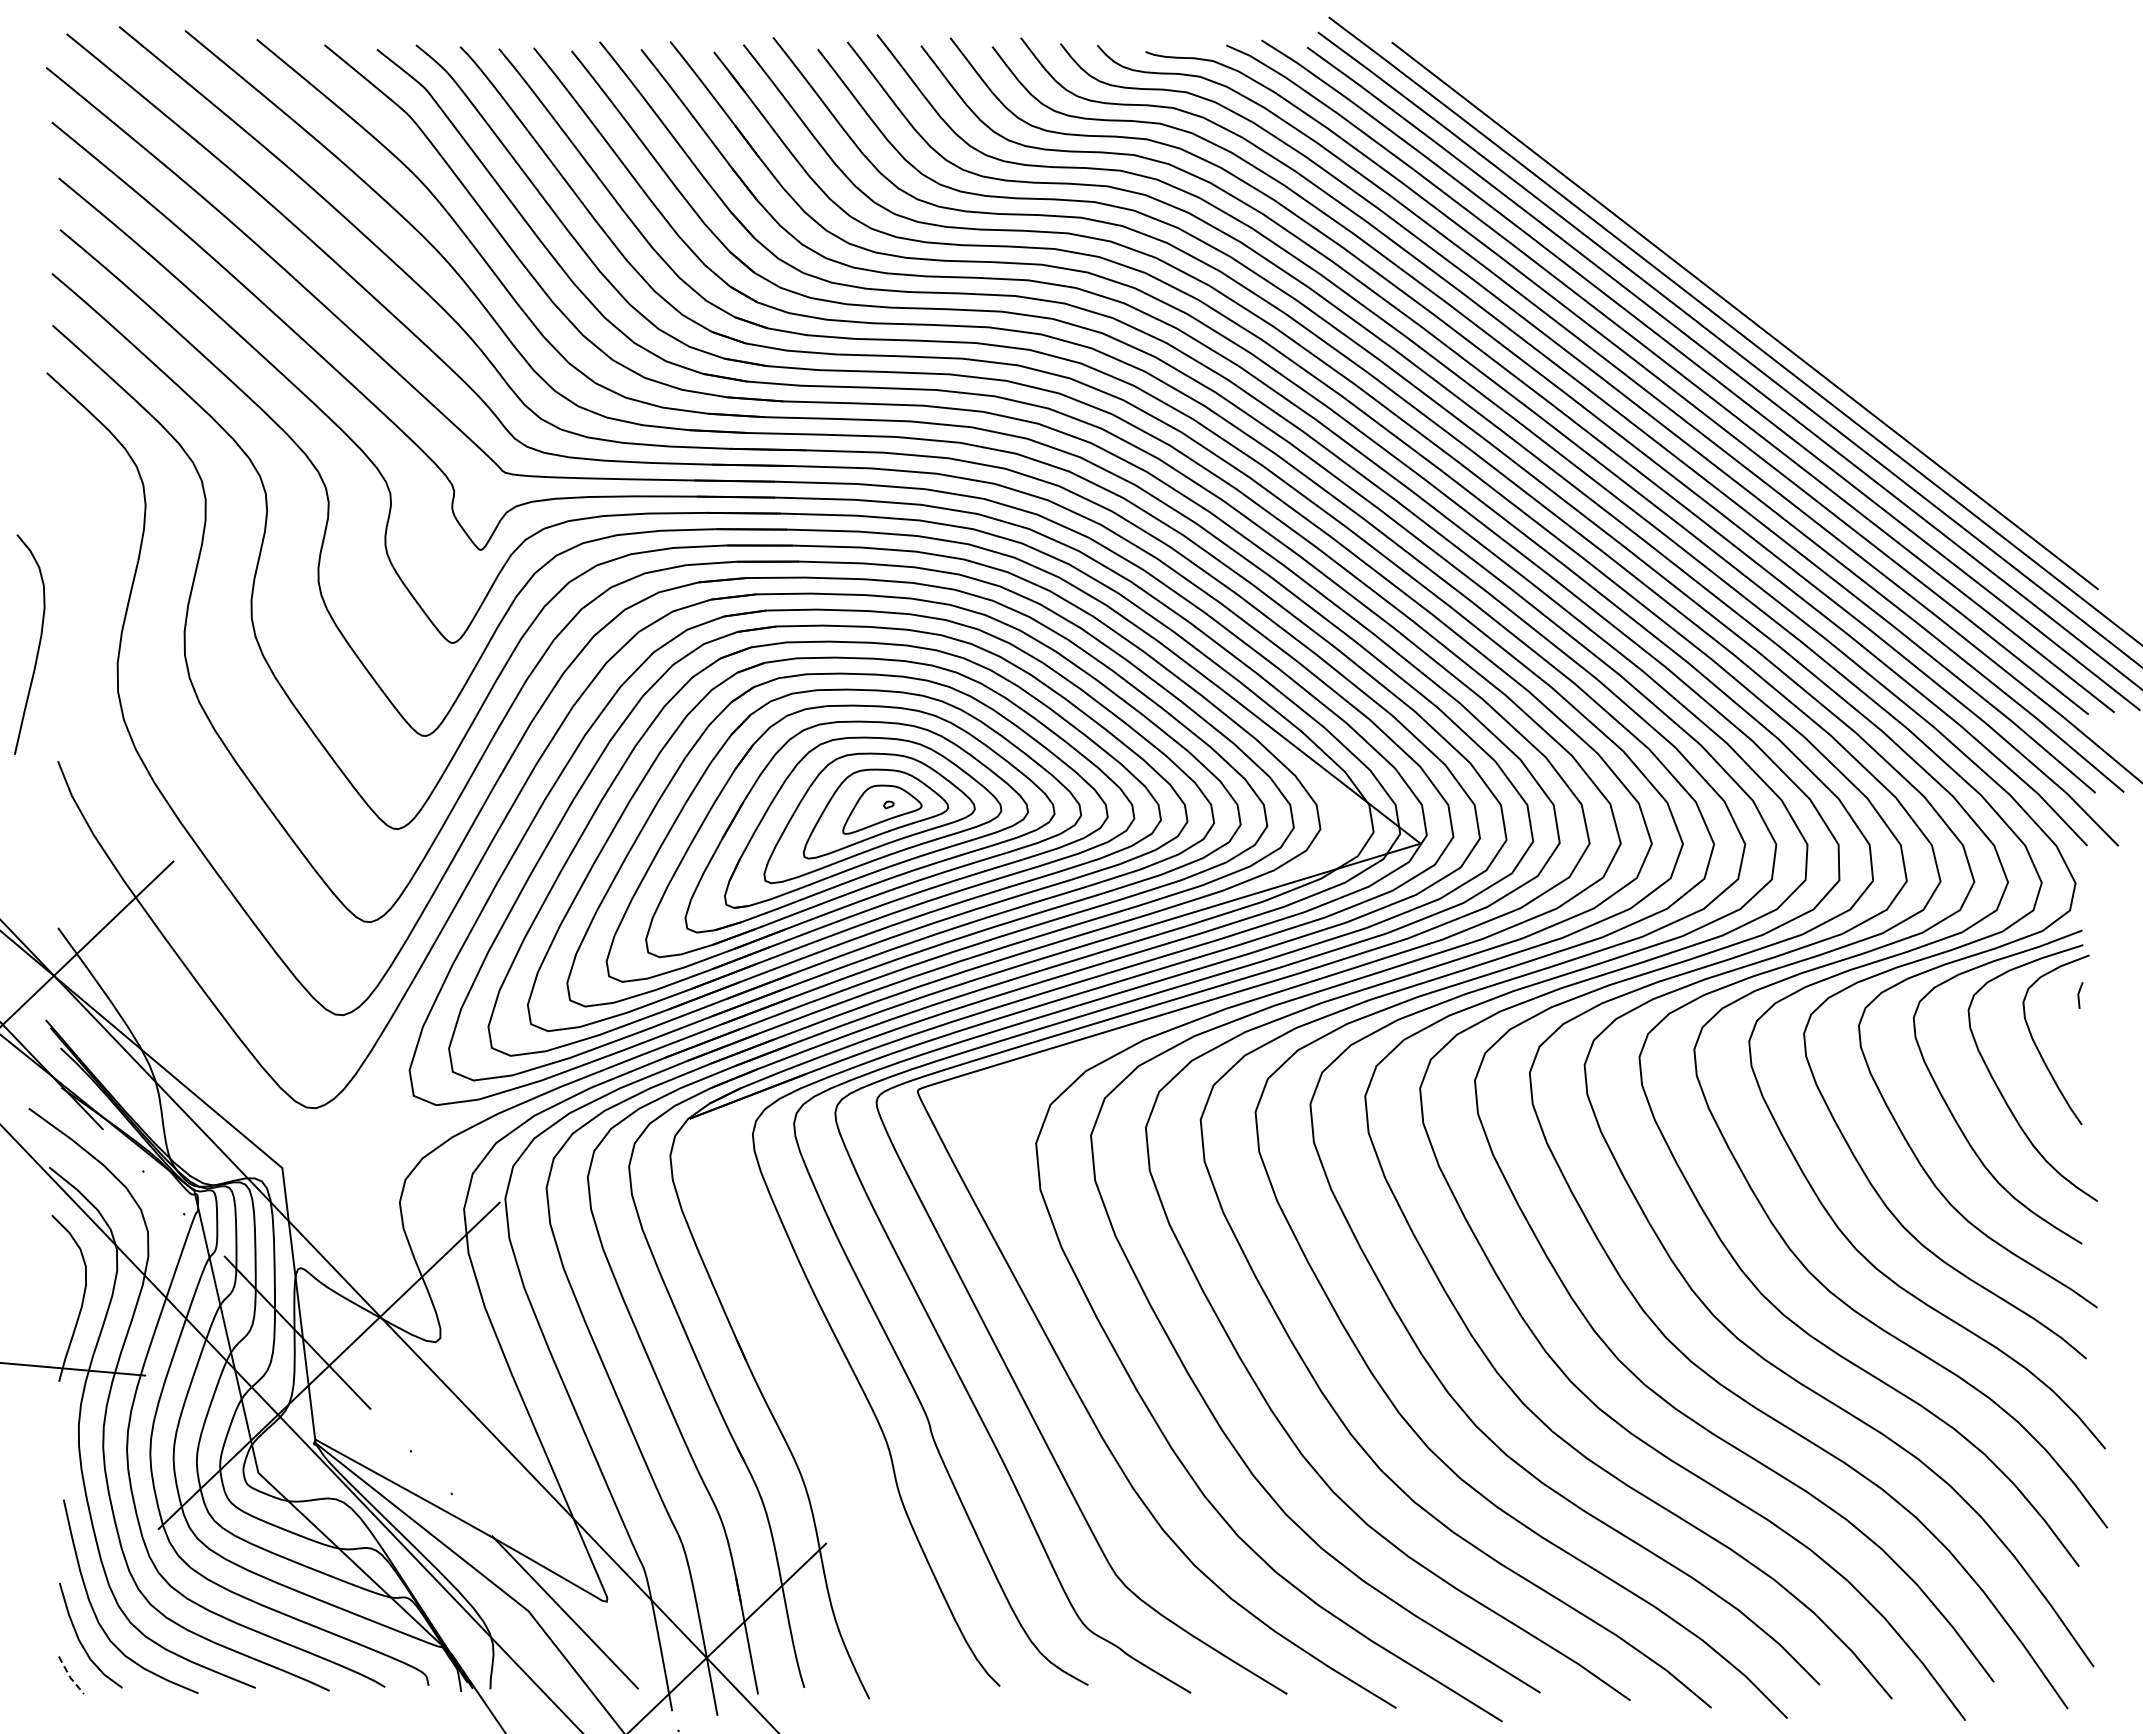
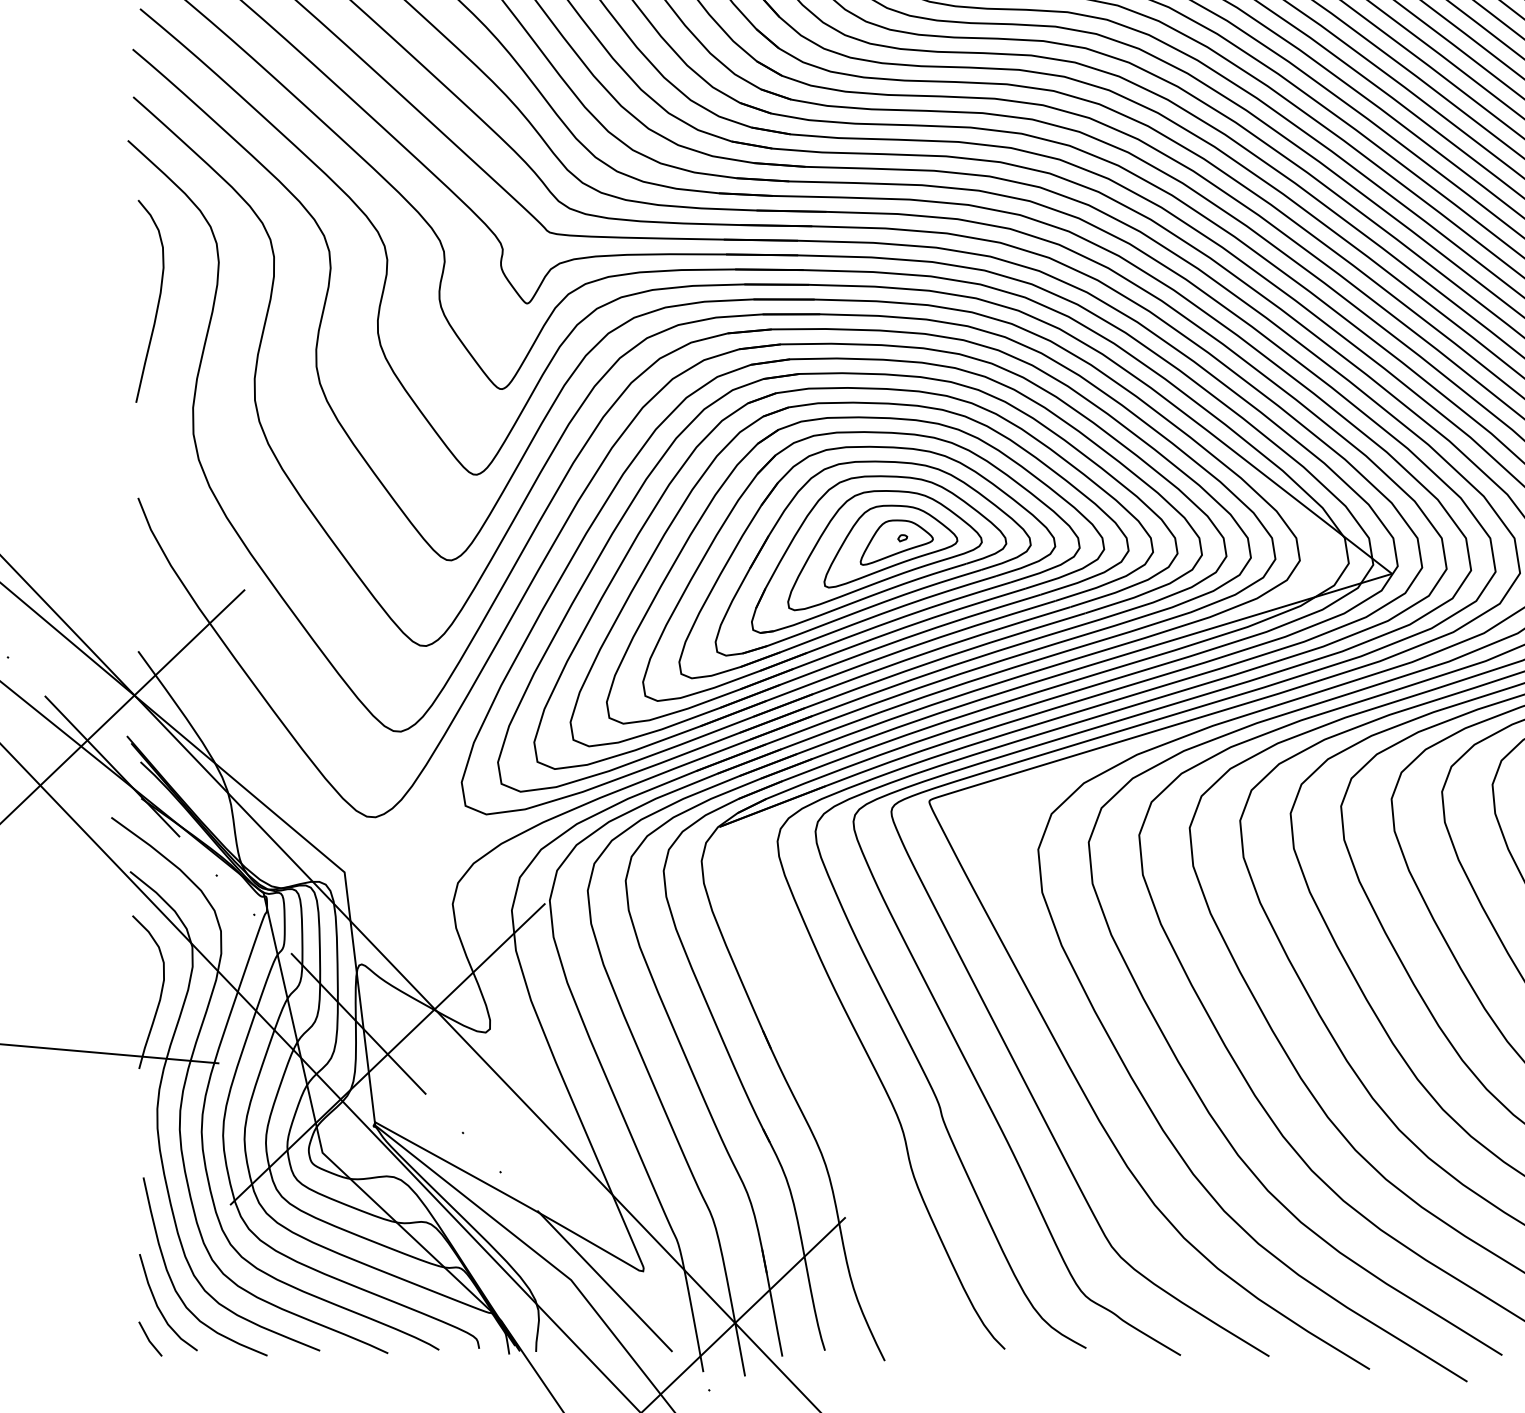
curve: (37, 648) -> (157, 304), moved
line: (69, 1676) -> (148, 1340), dashed -> solid

